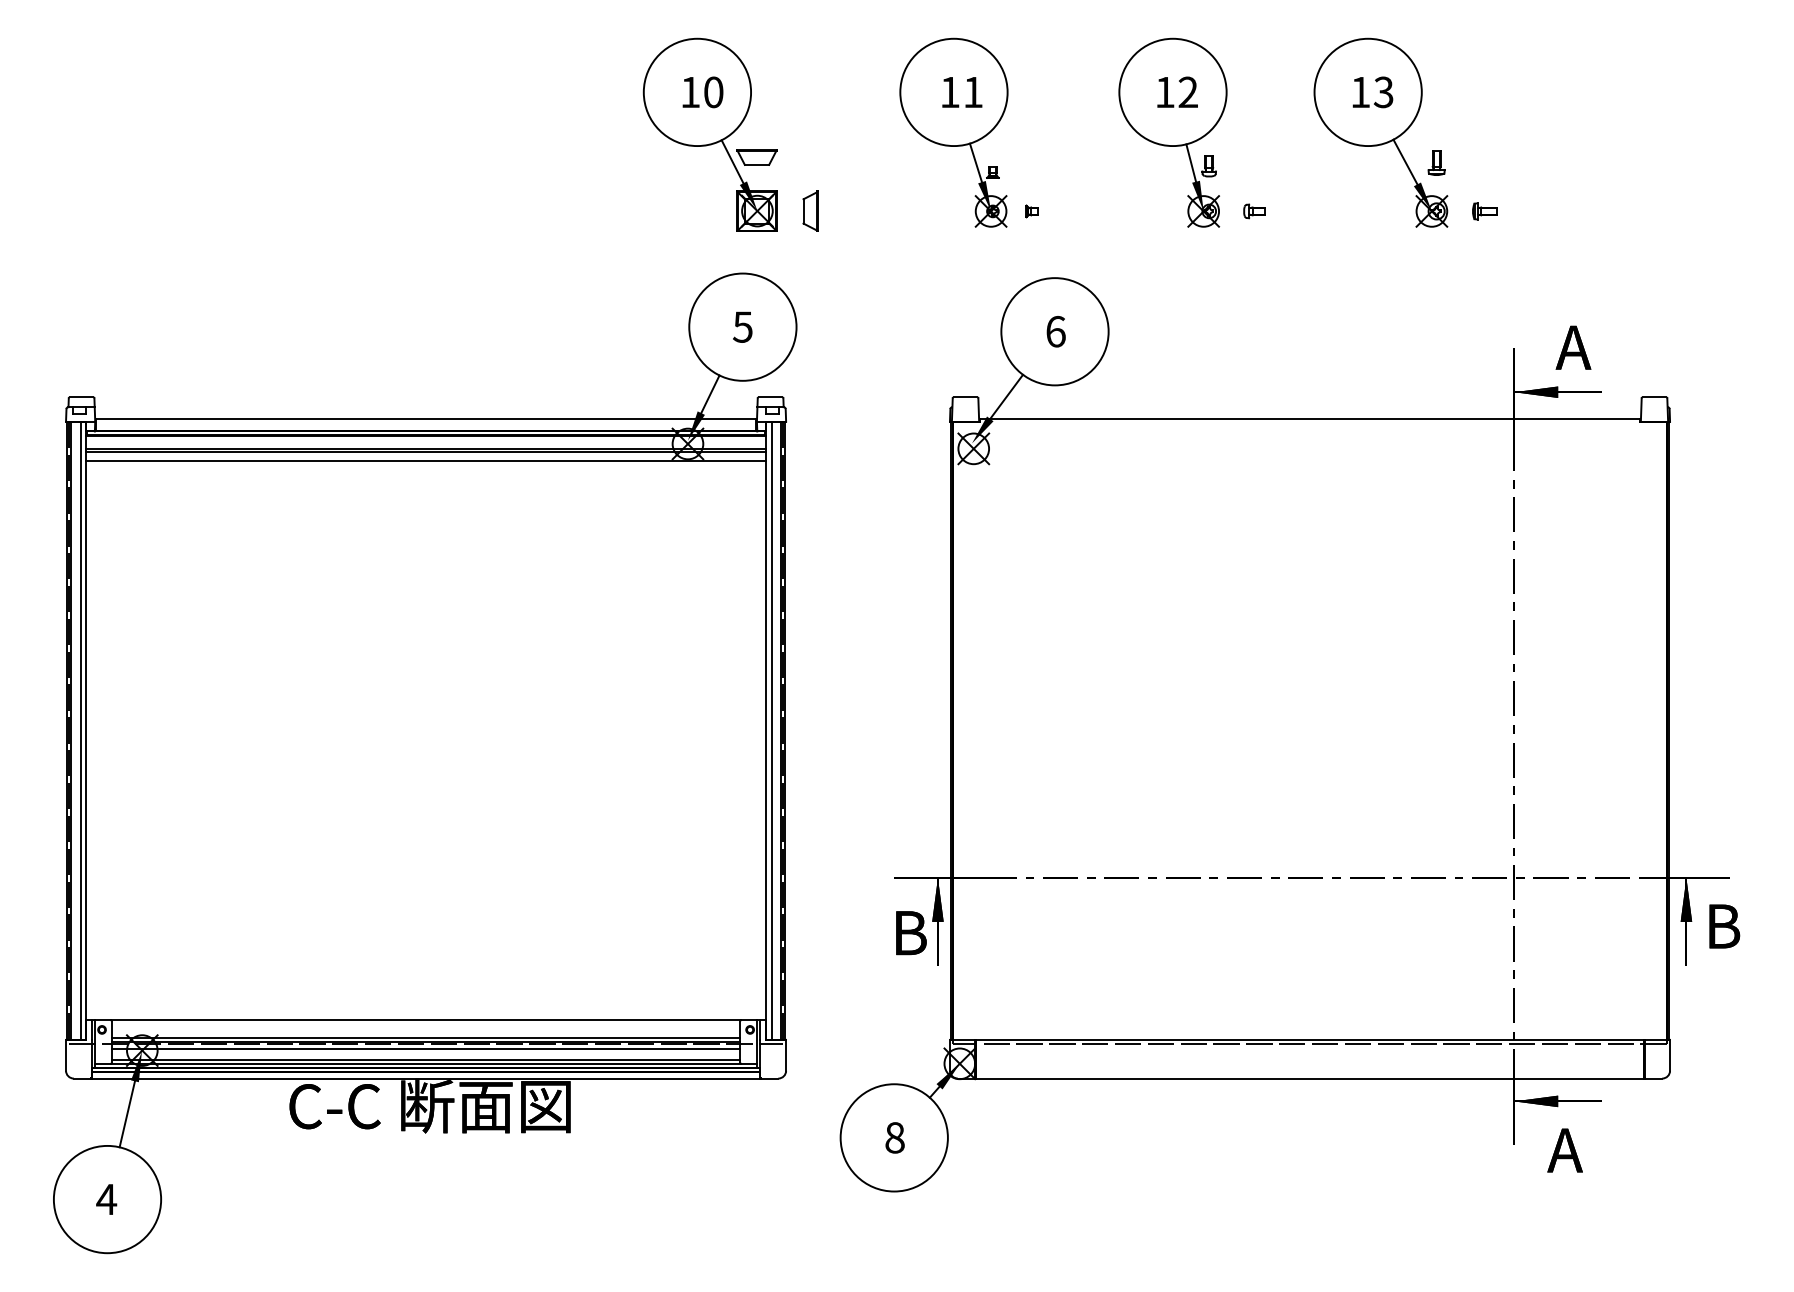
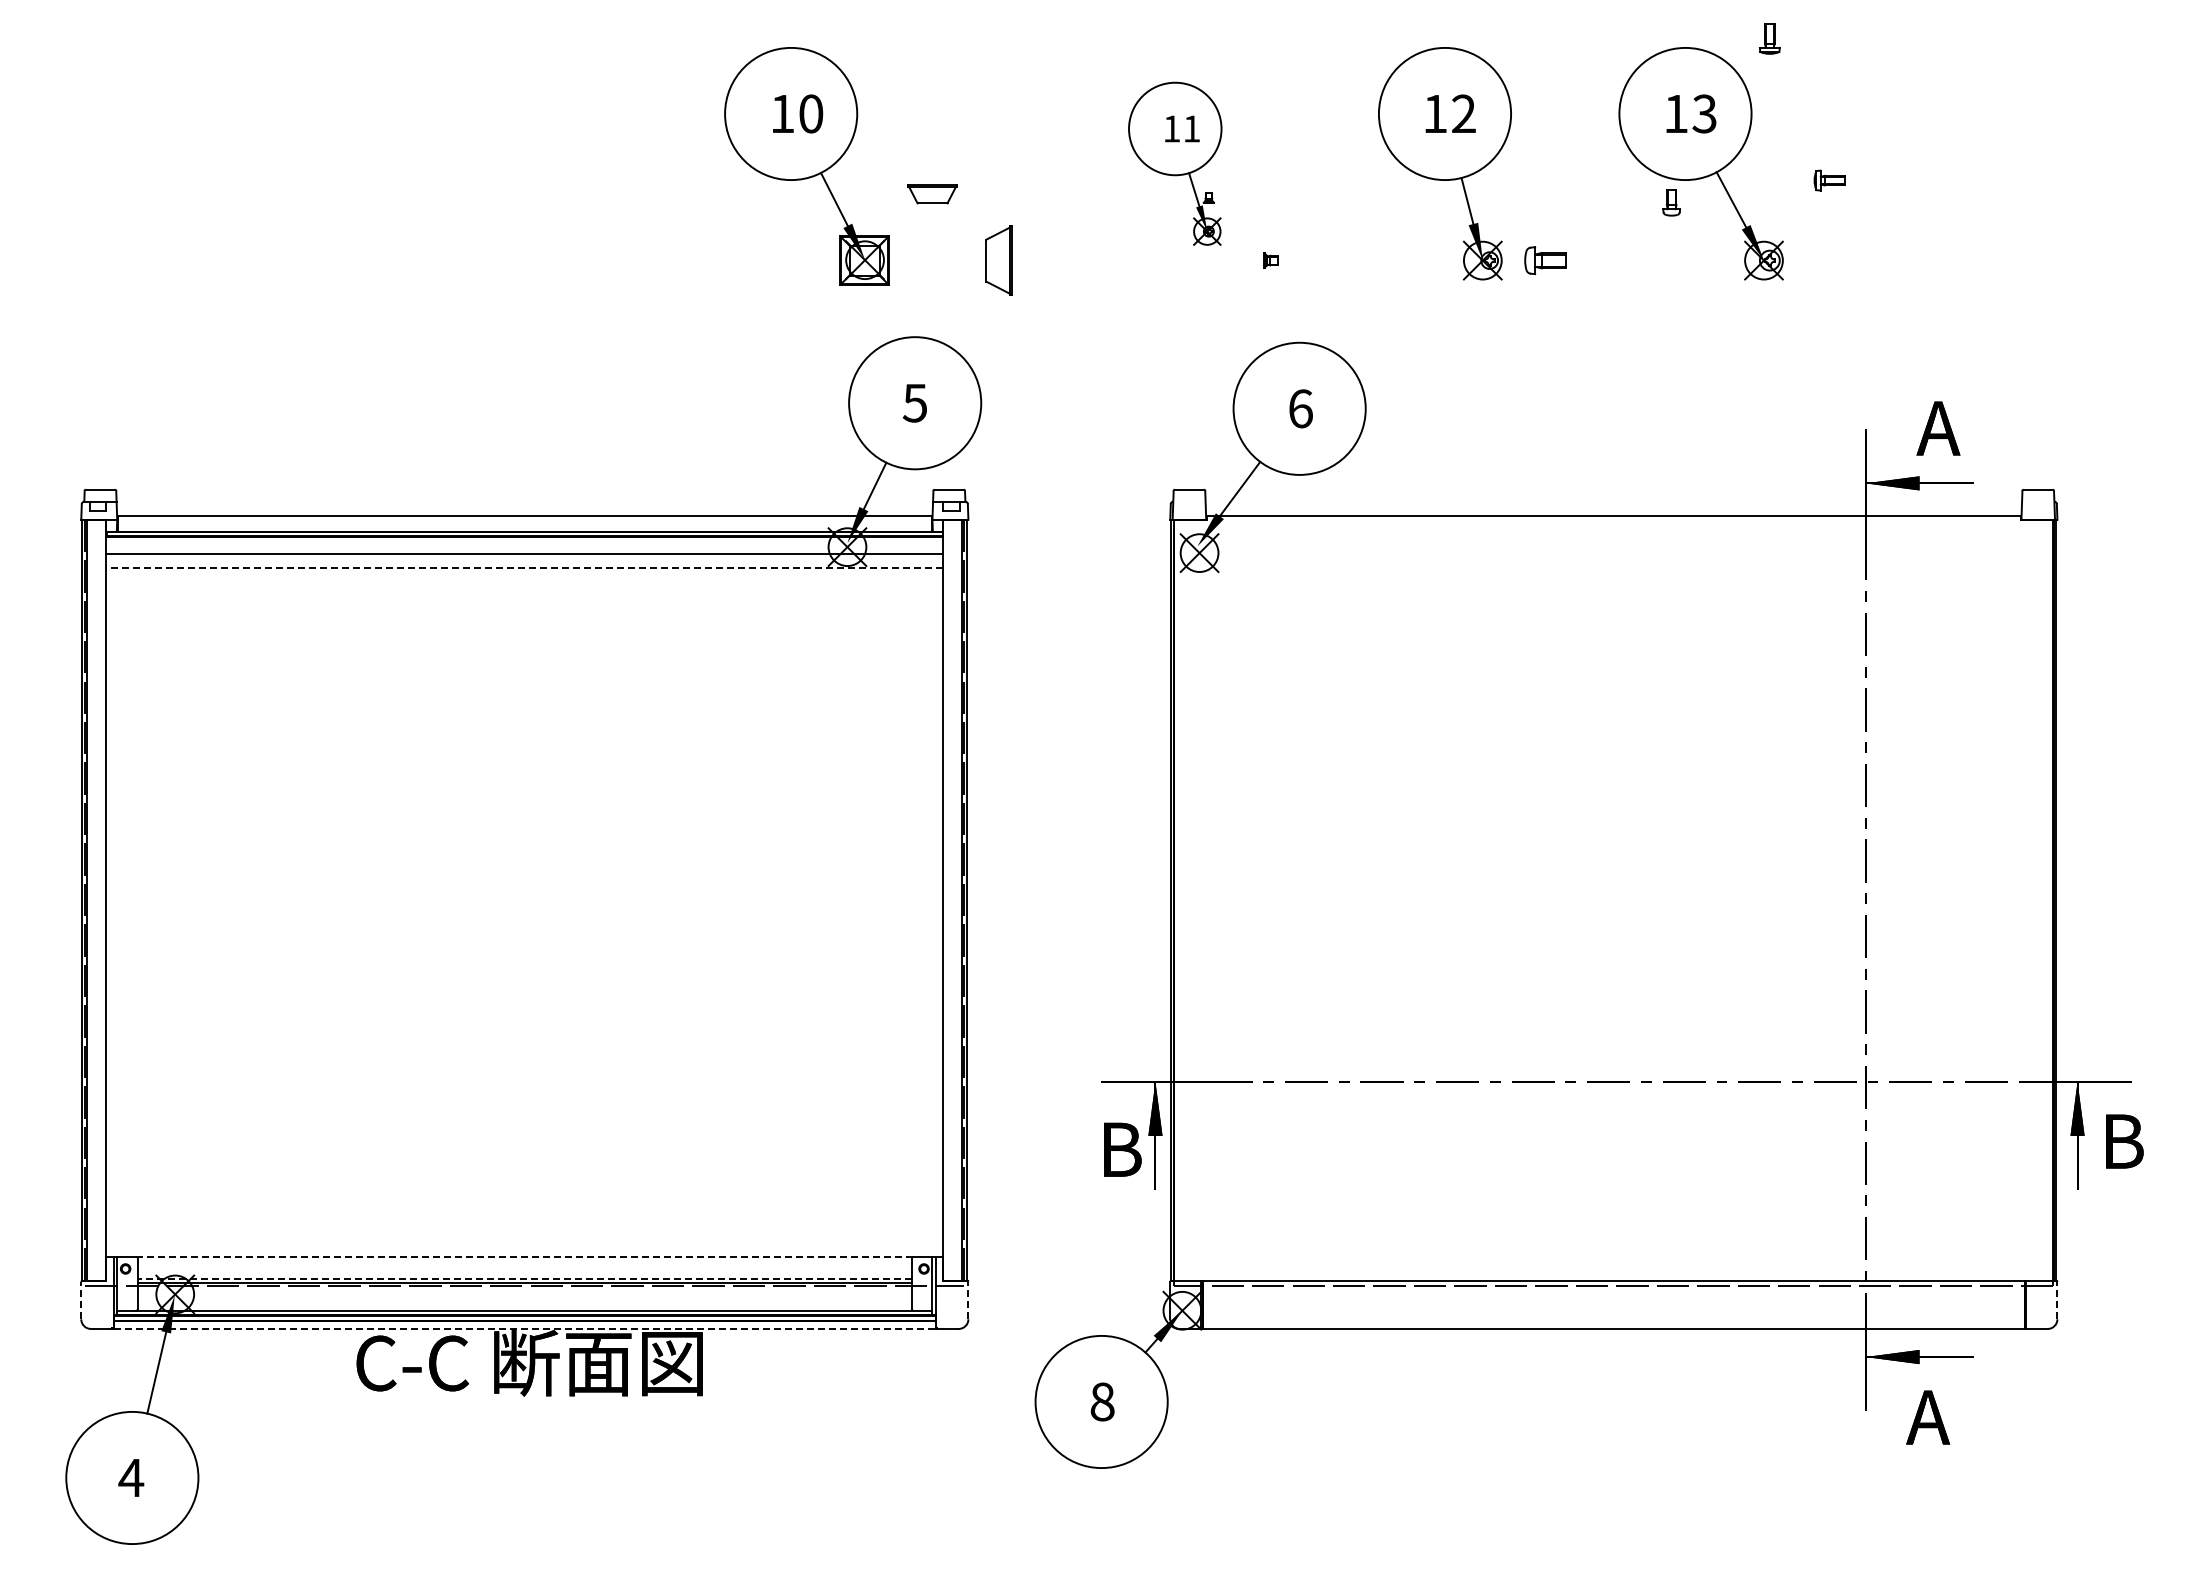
part: (954, 132) -> (1175, 163), size x0.7
part: (709, 135) -> (806, 166), moved
part: (1436, 162) -> (1769, 38), moved
part: (1209, 165) -> (1671, 202), moved
part: (810, 211) -> (998, 260), size x1.4
part: (1253, 211) -> (1544, 260), size x1.6
part: (1485, 211) -> (1829, 180), moved
line: (425, 452) -> (524, 557), removed
line: (425, 460) -> (524, 567), solid -> dashed
line: (80, 730) -> (99, 899), removed
line: (771, 730) -> (950, 899), removed
line: (425, 1019) -> (524, 1256), solid -> dashed
line: (425, 1037) -> (524, 1278), solid -> dashed
line: (425, 1049) -> (524, 1292), removed
line: (66, 1055) -> (81, 1300), solid -> dashed
line: (786, 1055) -> (968, 1300), solid -> dashed
line: (1670, 1055) -> (2057, 1300), solid -> dashed
line: (425, 1059) -> (524, 1305), removed
line: (426, 1078) -> (525, 1328), solid -> dashed

